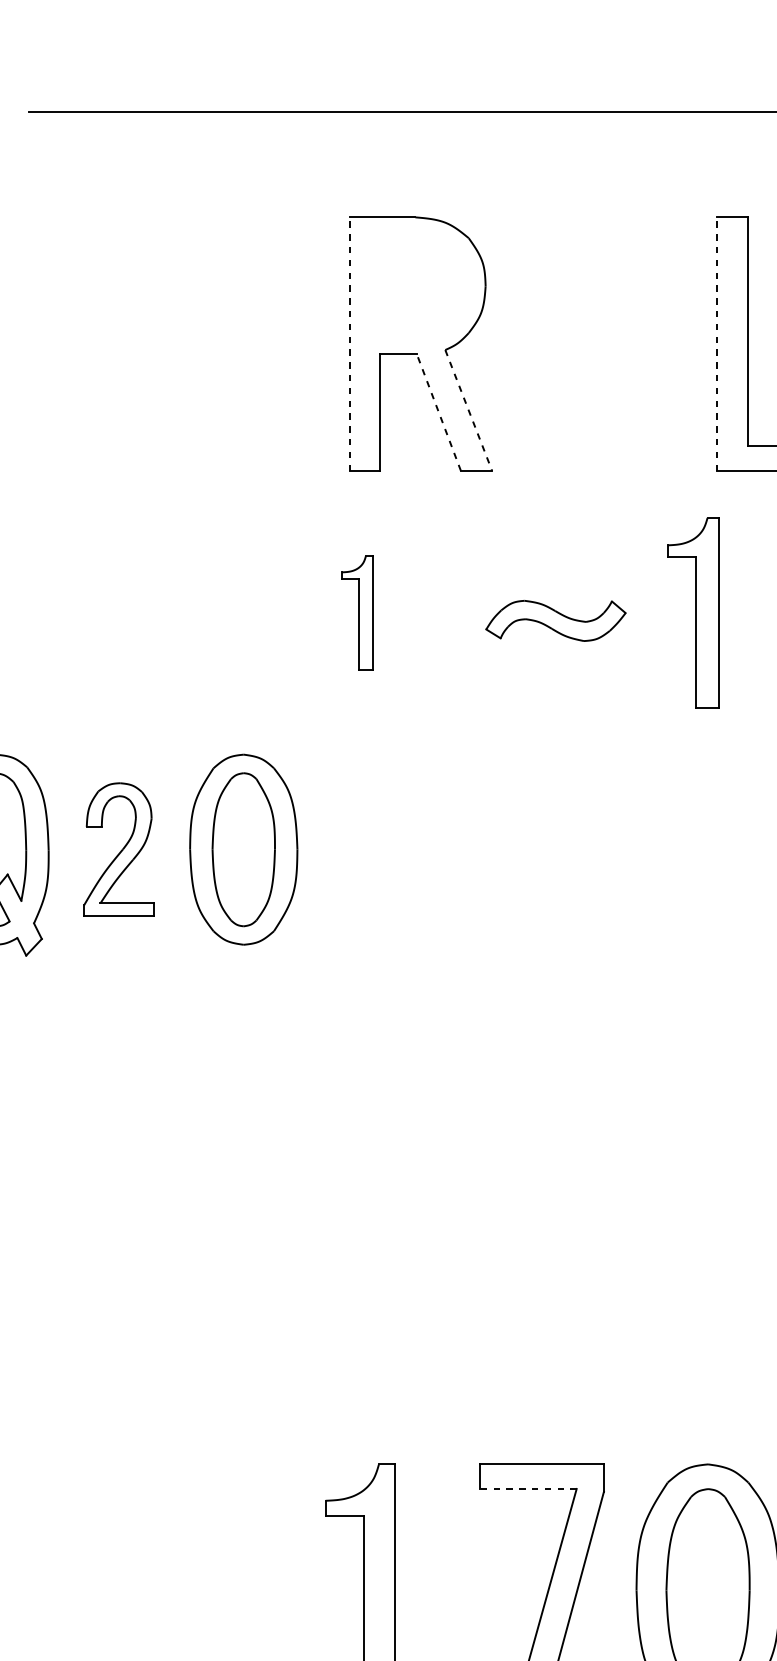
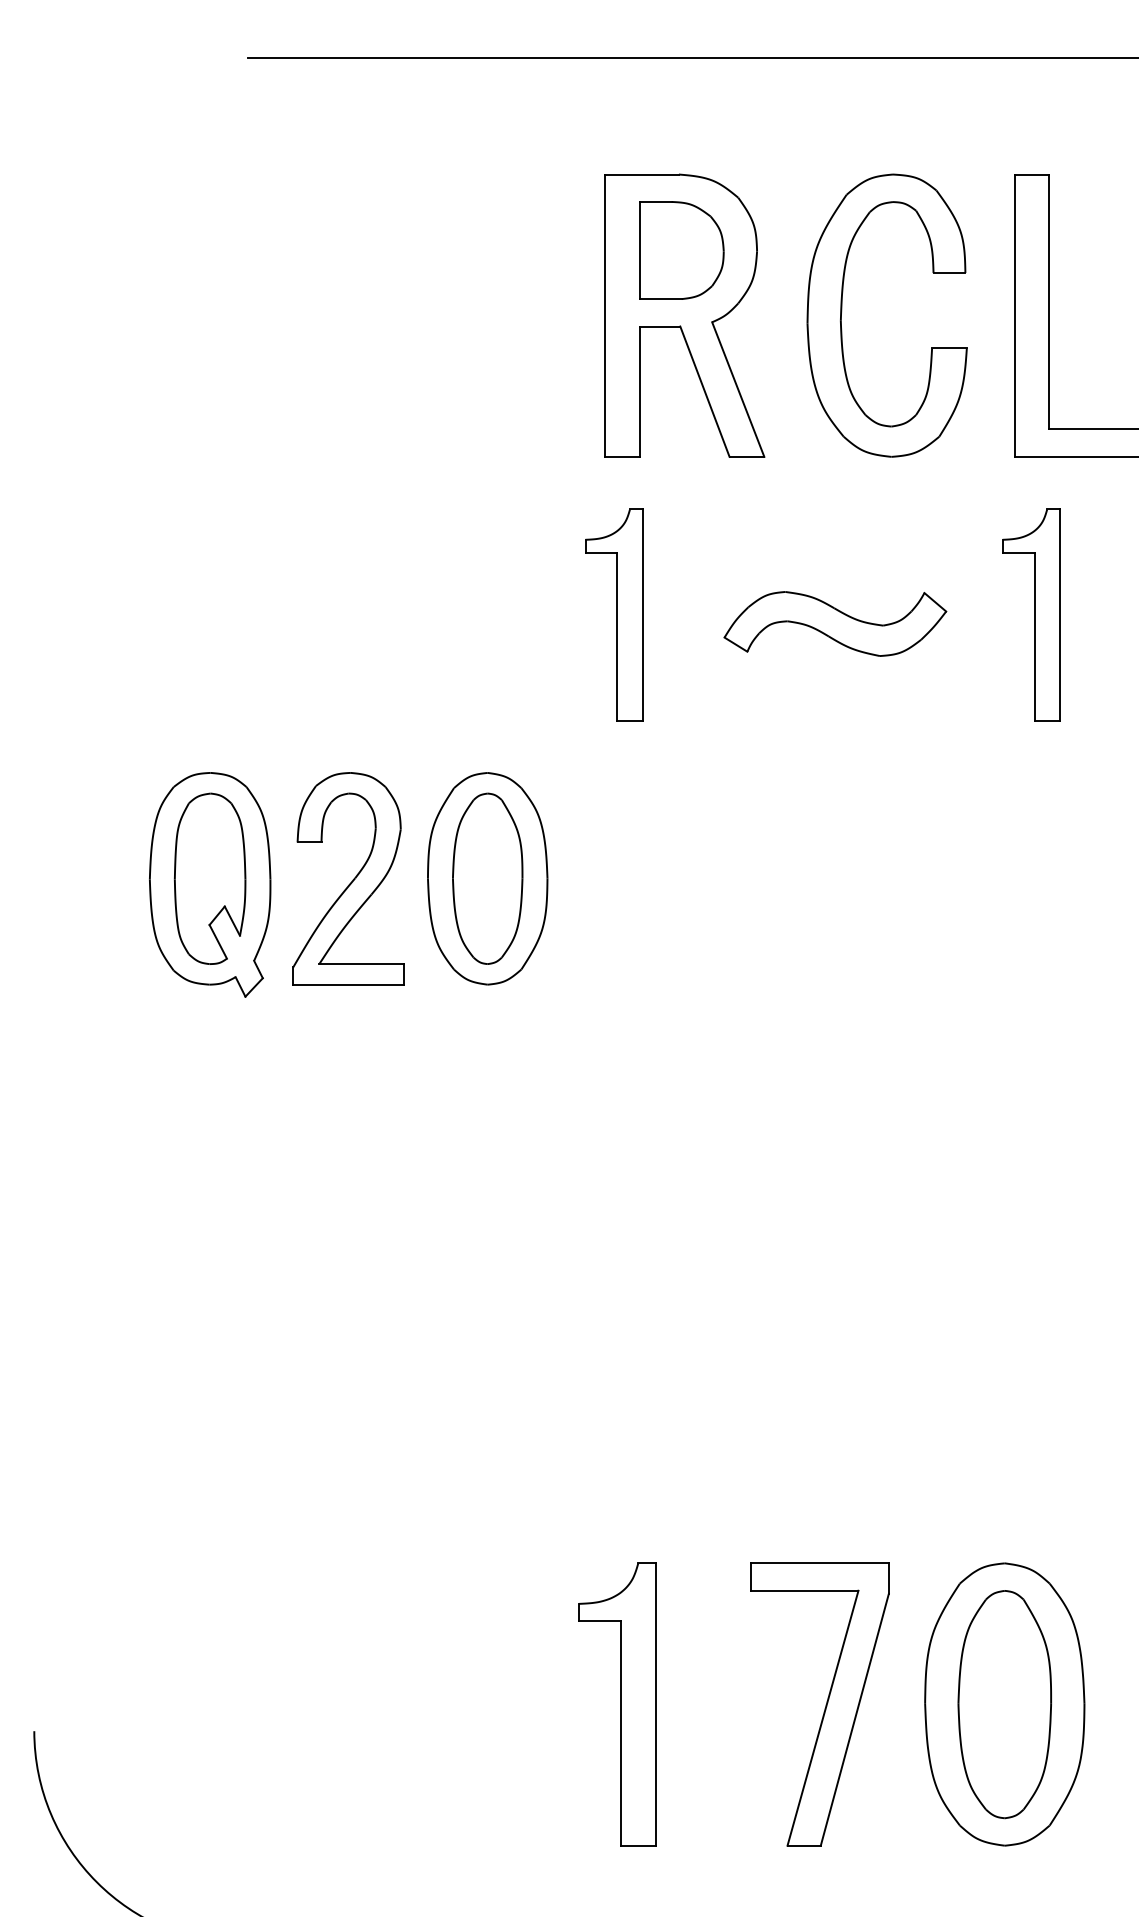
part: (417, 285) -> (681, 250), added
part: (562, 340) -> (842, 311), added
line: (349, 343) -> (605, 315), dashed -> solid
line: (716, 343) -> (1014, 315), dashed -> solid
line: (468, 411) -> (738, 390), dashed -> solid
line: (438, 412) -> (704, 391), dashed -> solid
part: (357, 612) -> (614, 614), size x1.67
part: (693, 612) -> (1031, 614), moved
part: (556, 620) -> (835, 623), size x1.43
part: (118, 849) -> (348, 878), size x1.43
line: (528, 1488) -> (804, 1590), dashed -> solid

